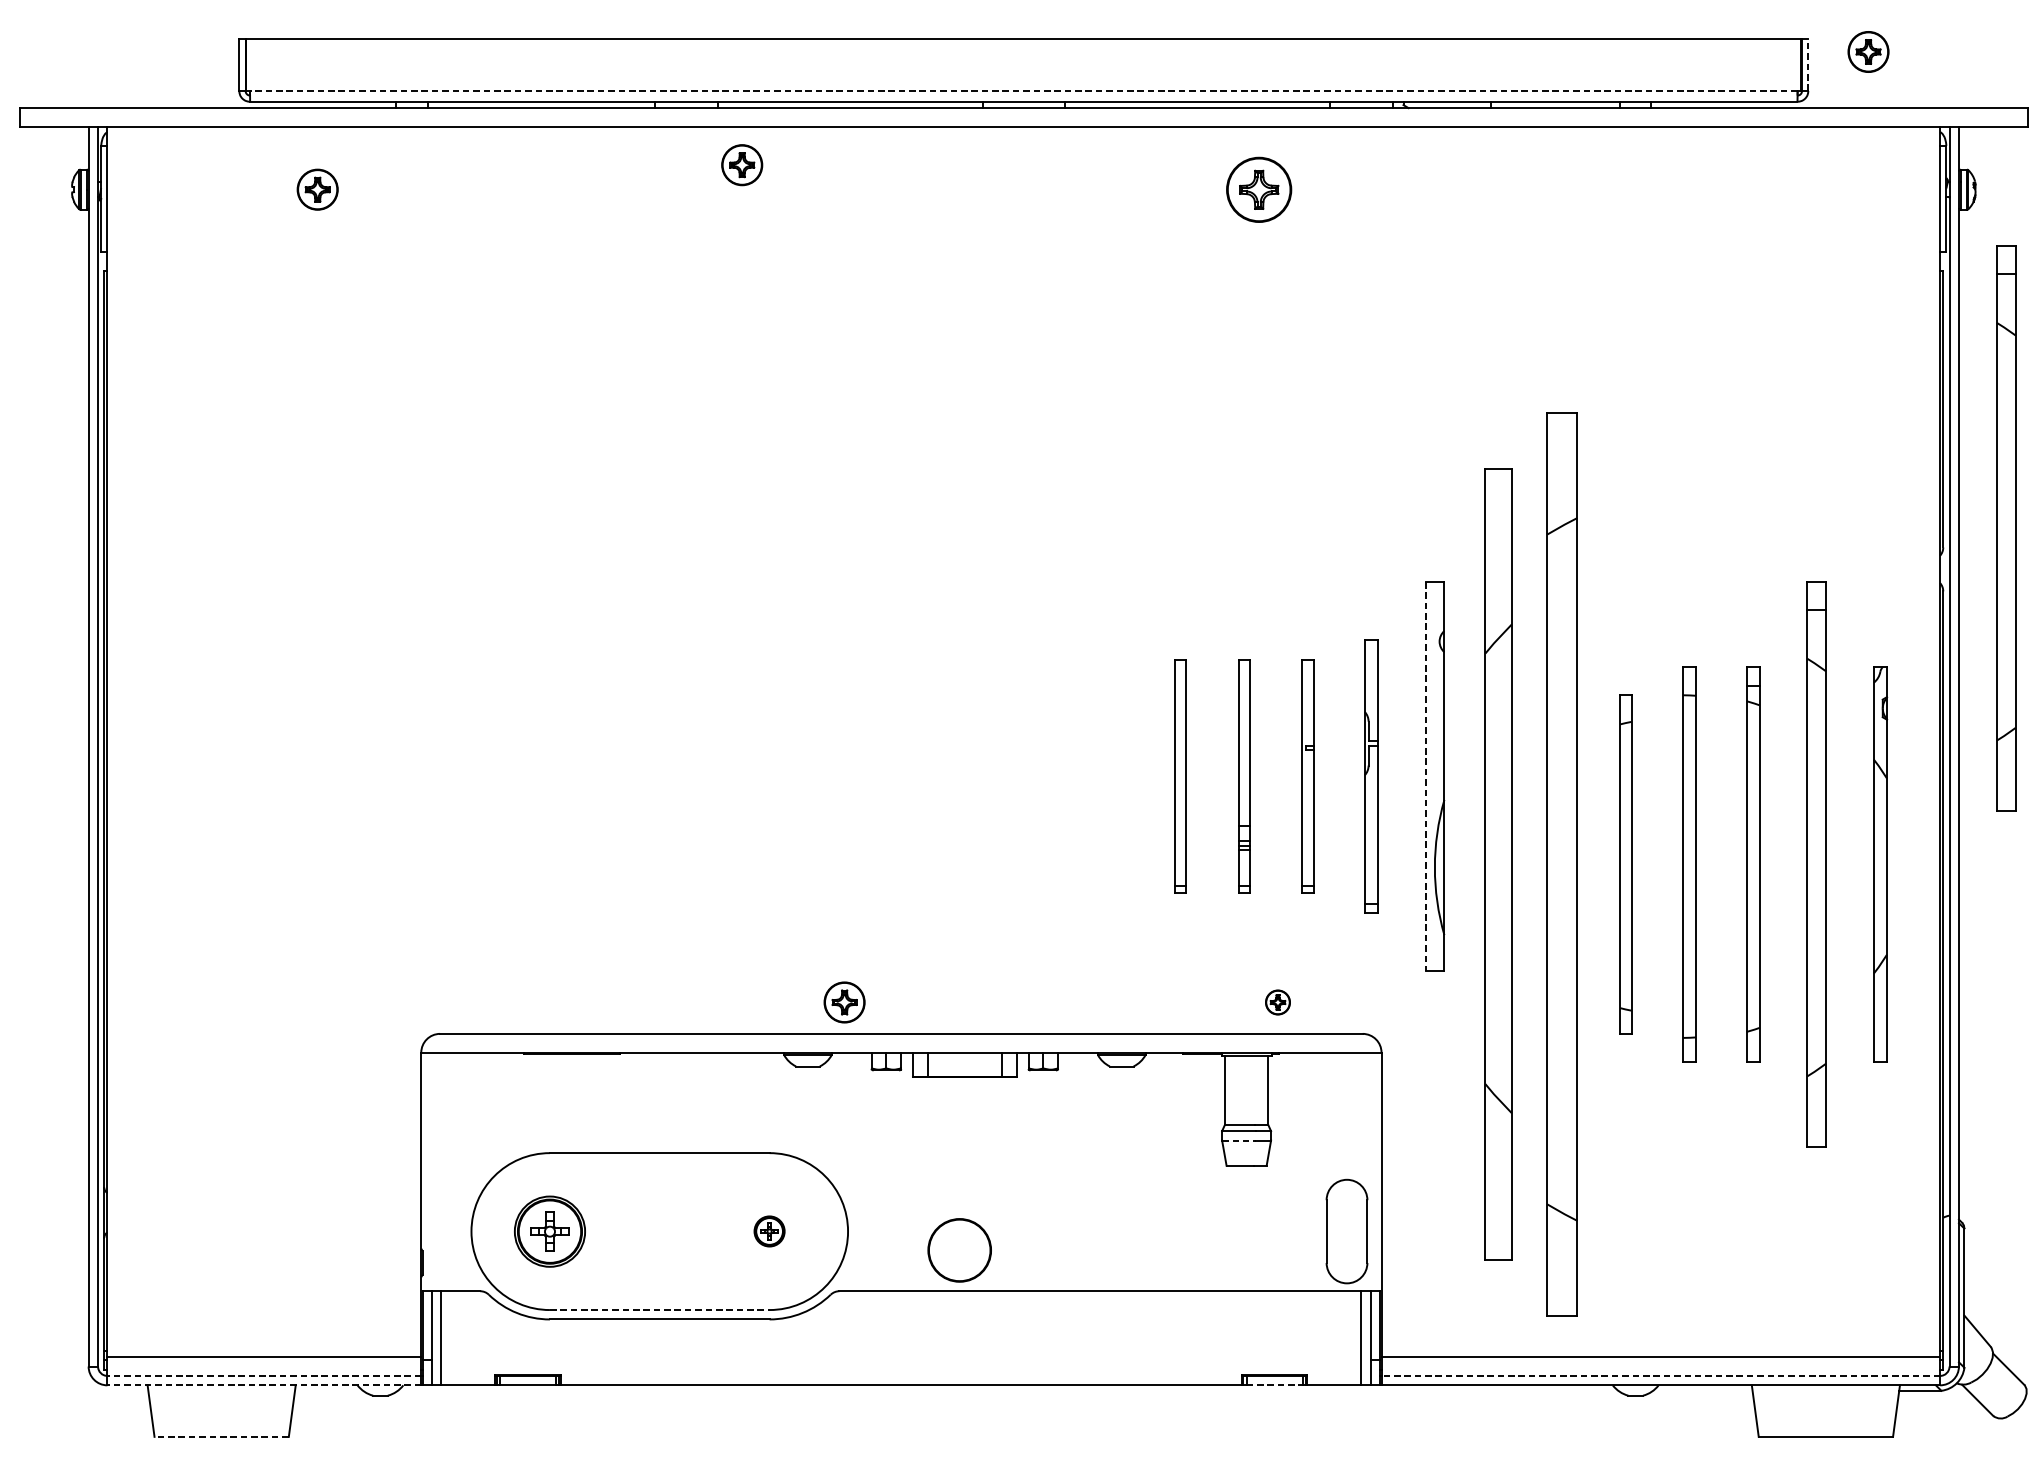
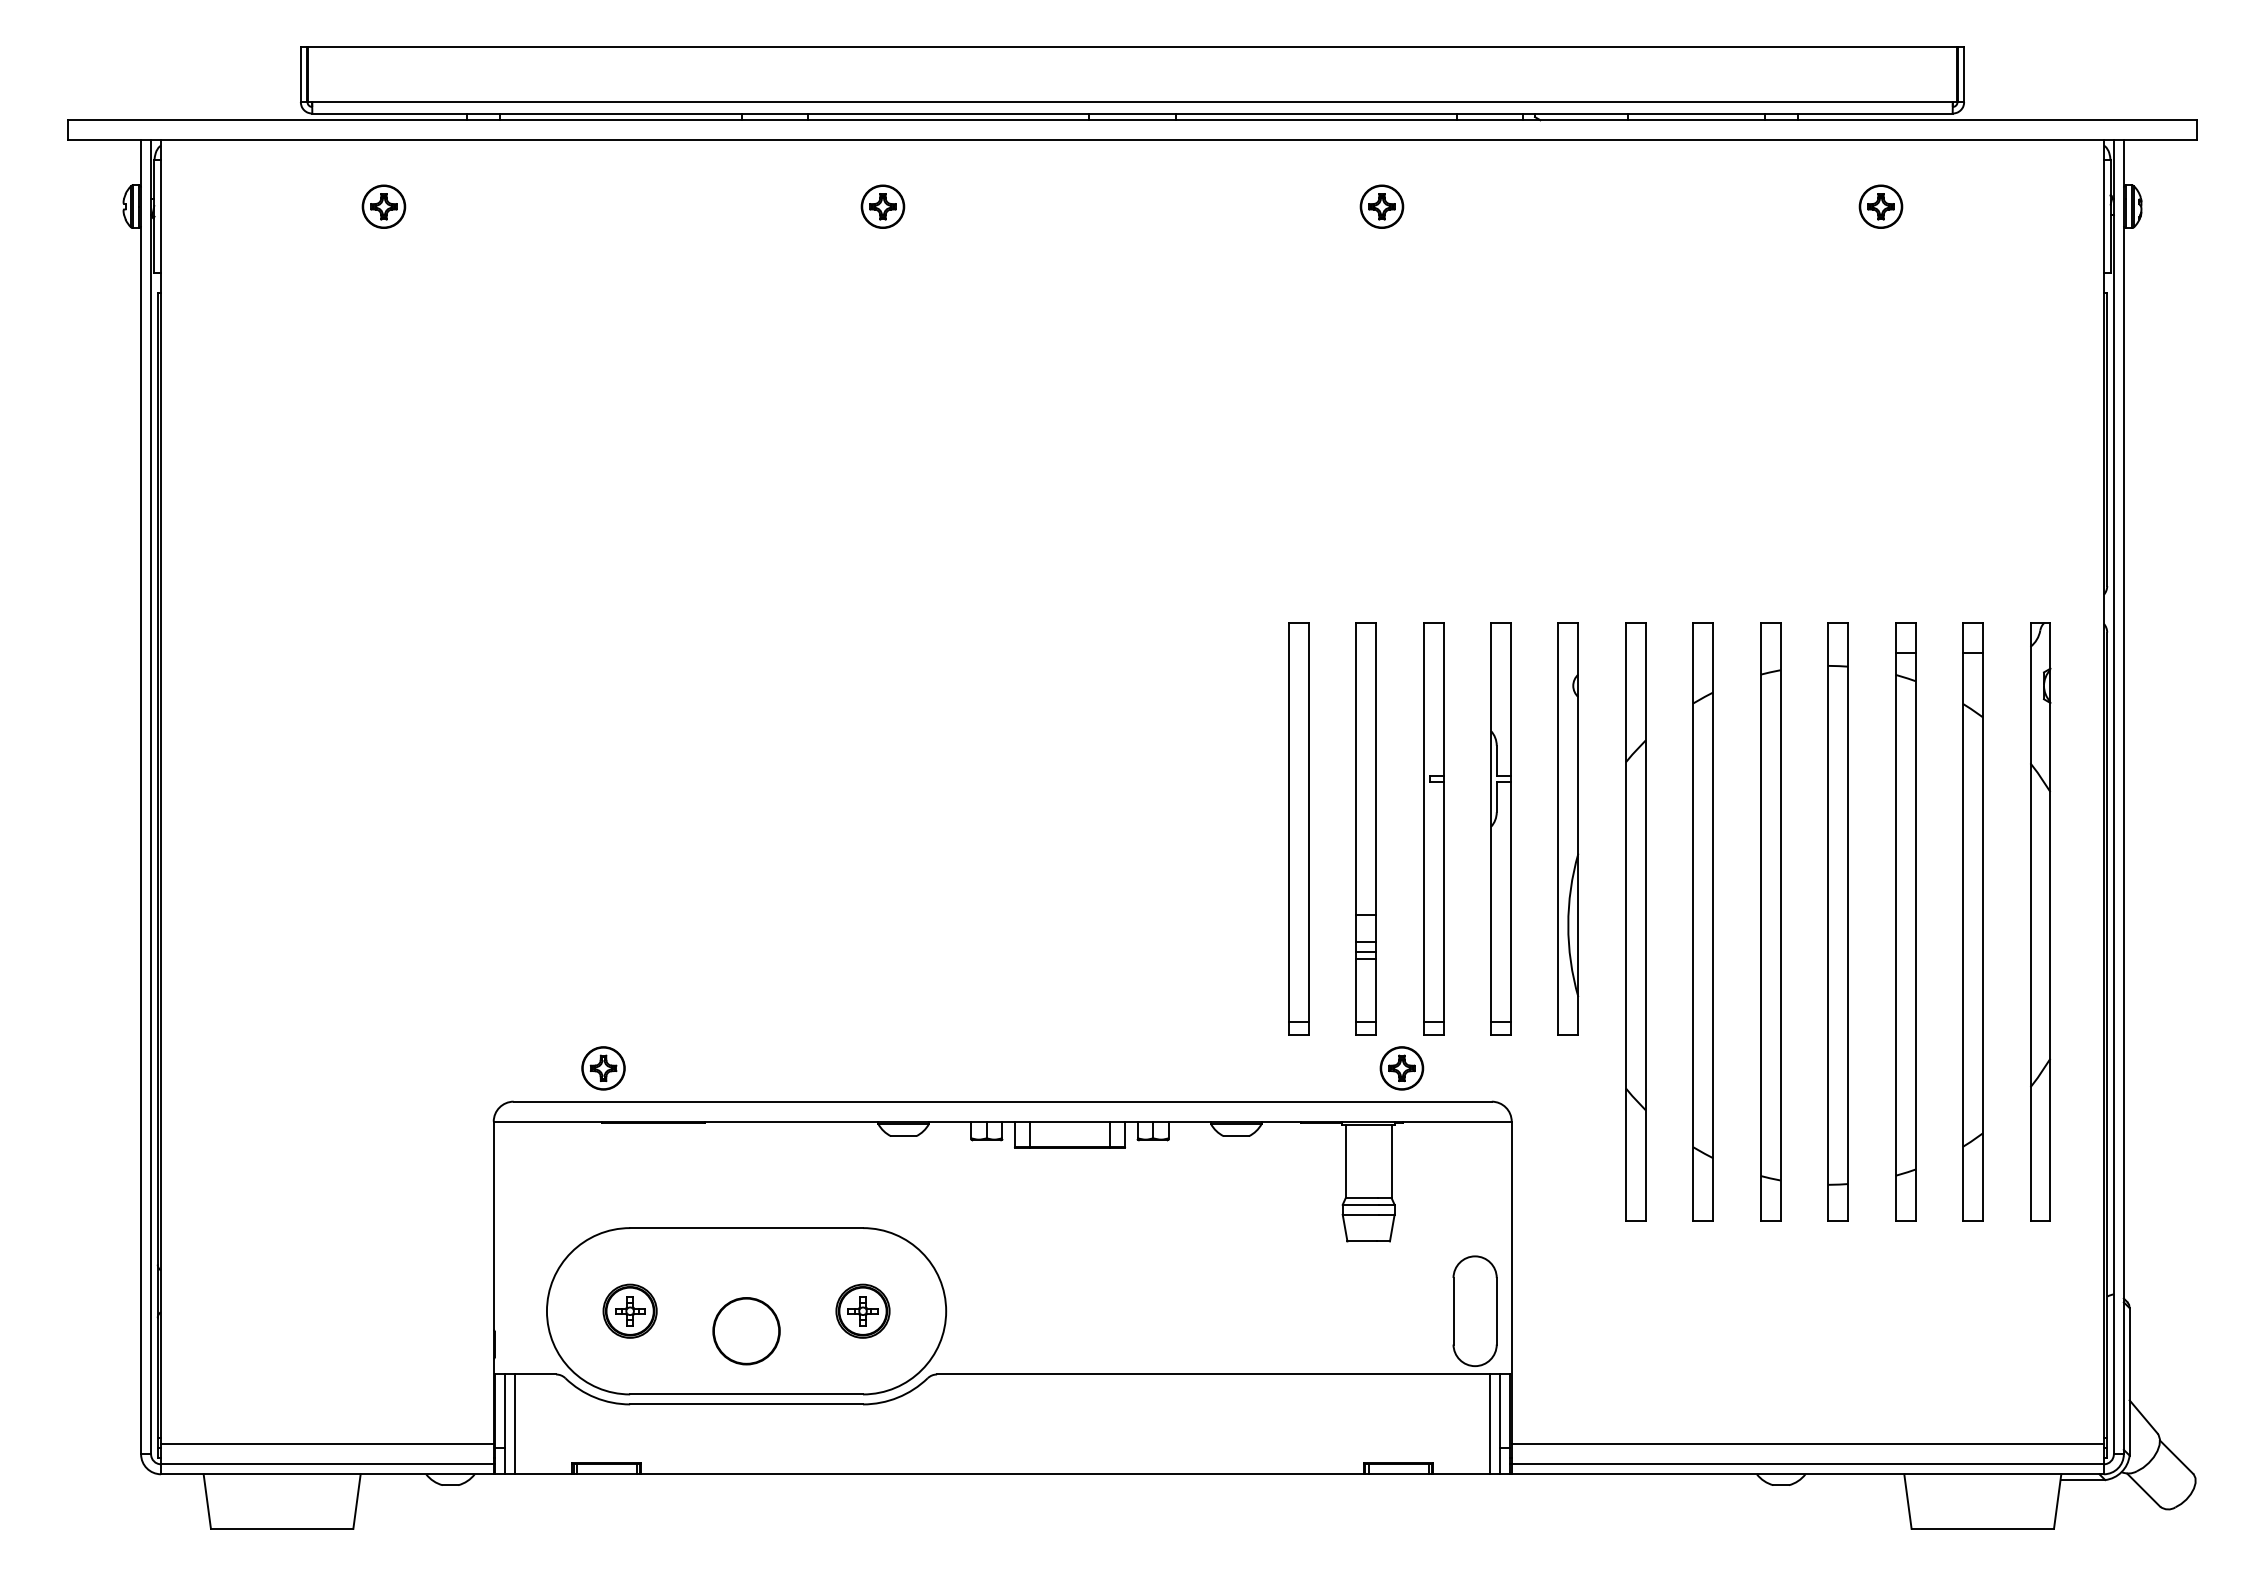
part: (1868, 51) -> (1880, 206), moved
line: (1808, 64) -> (1964, 74), dashed -> solid
line: (1023, 91) -> (1132, 102), dashed -> solid
part: (741, 164) -> (882, 206), moved
part: (1258, 189) -> (1381, 206), size x0.62
part: (2005, 528) -> (2173, 565), removed
part: (1180, 776) -> (1298, 828), size x1.67
part: (1243, 776) -> (1365, 828), size x1.67
part: (1307, 776) -> (1433, 828), size x1.67
part: (1370, 776) -> (1500, 828), size x1.43
line: (1425, 777) -> (1558, 829), dashed -> solid
part: (1498, 863) -> (1635, 921), size x0.71
part: (1561, 863) -> (1702, 921), size x0.62
part: (1625, 863) -> (1770, 921), size x1.67
part: (1688, 863) -> (1837, 921), size x1.43
part: (1752, 863) -> (1905, 921), size x1.43
part: (1880, 863) -> (2040, 921), size x1.43
part: (844, 1002) -> (603, 1068), moved
part: (1277, 1002) -> (1401, 1068), size x1.67
line: (1238, 1140) -> (1360, 1214), dashed -> solid
part: (549, 1230) -> (629, 1310), size x0.71
part: (769, 1230) -> (862, 1310), size x1.67
circle: (959, 1250) -> (746, 1331), moved
line: (660, 1310) -> (747, 1394), dashed -> solid
line: (263, 1376) -> (326, 1464), dashed -> solid
line: (1660, 1376) -> (1807, 1464), dashed -> solid
line: (263, 1385) -> (326, 1474), dashed -> solid
line: (1274, 1385) -> (1398, 1474), dashed -> solid
line: (221, 1436) -> (281, 1528), dashed -> solid

